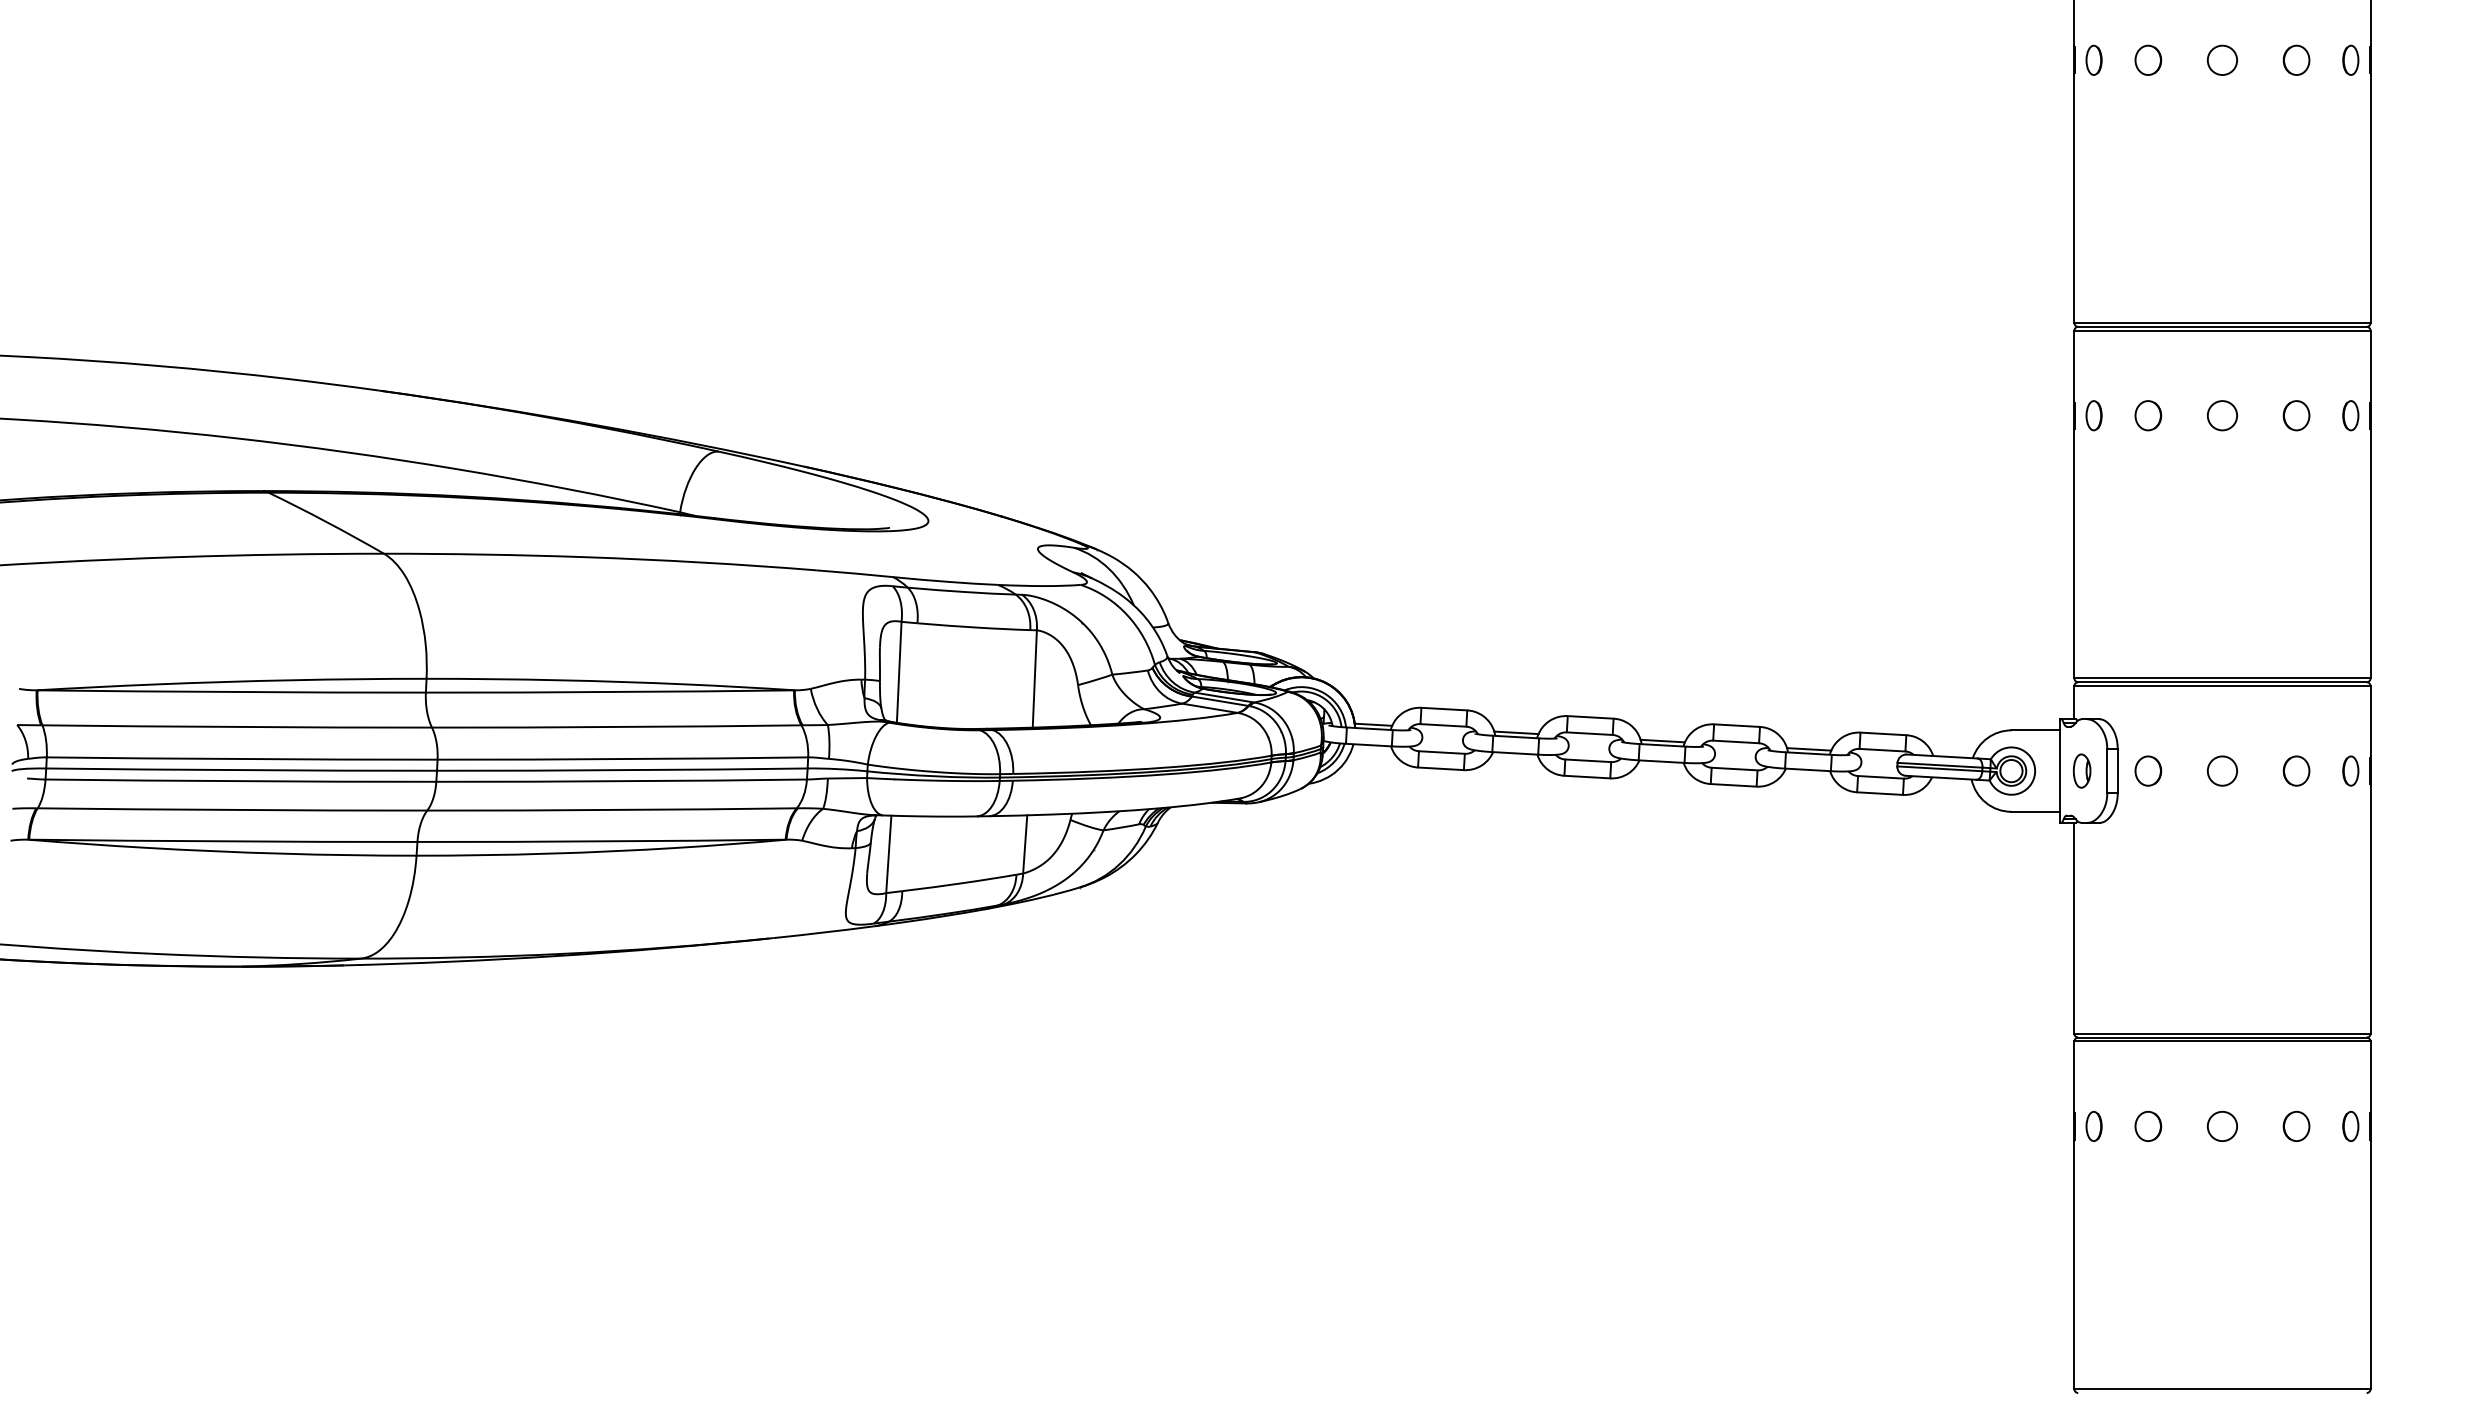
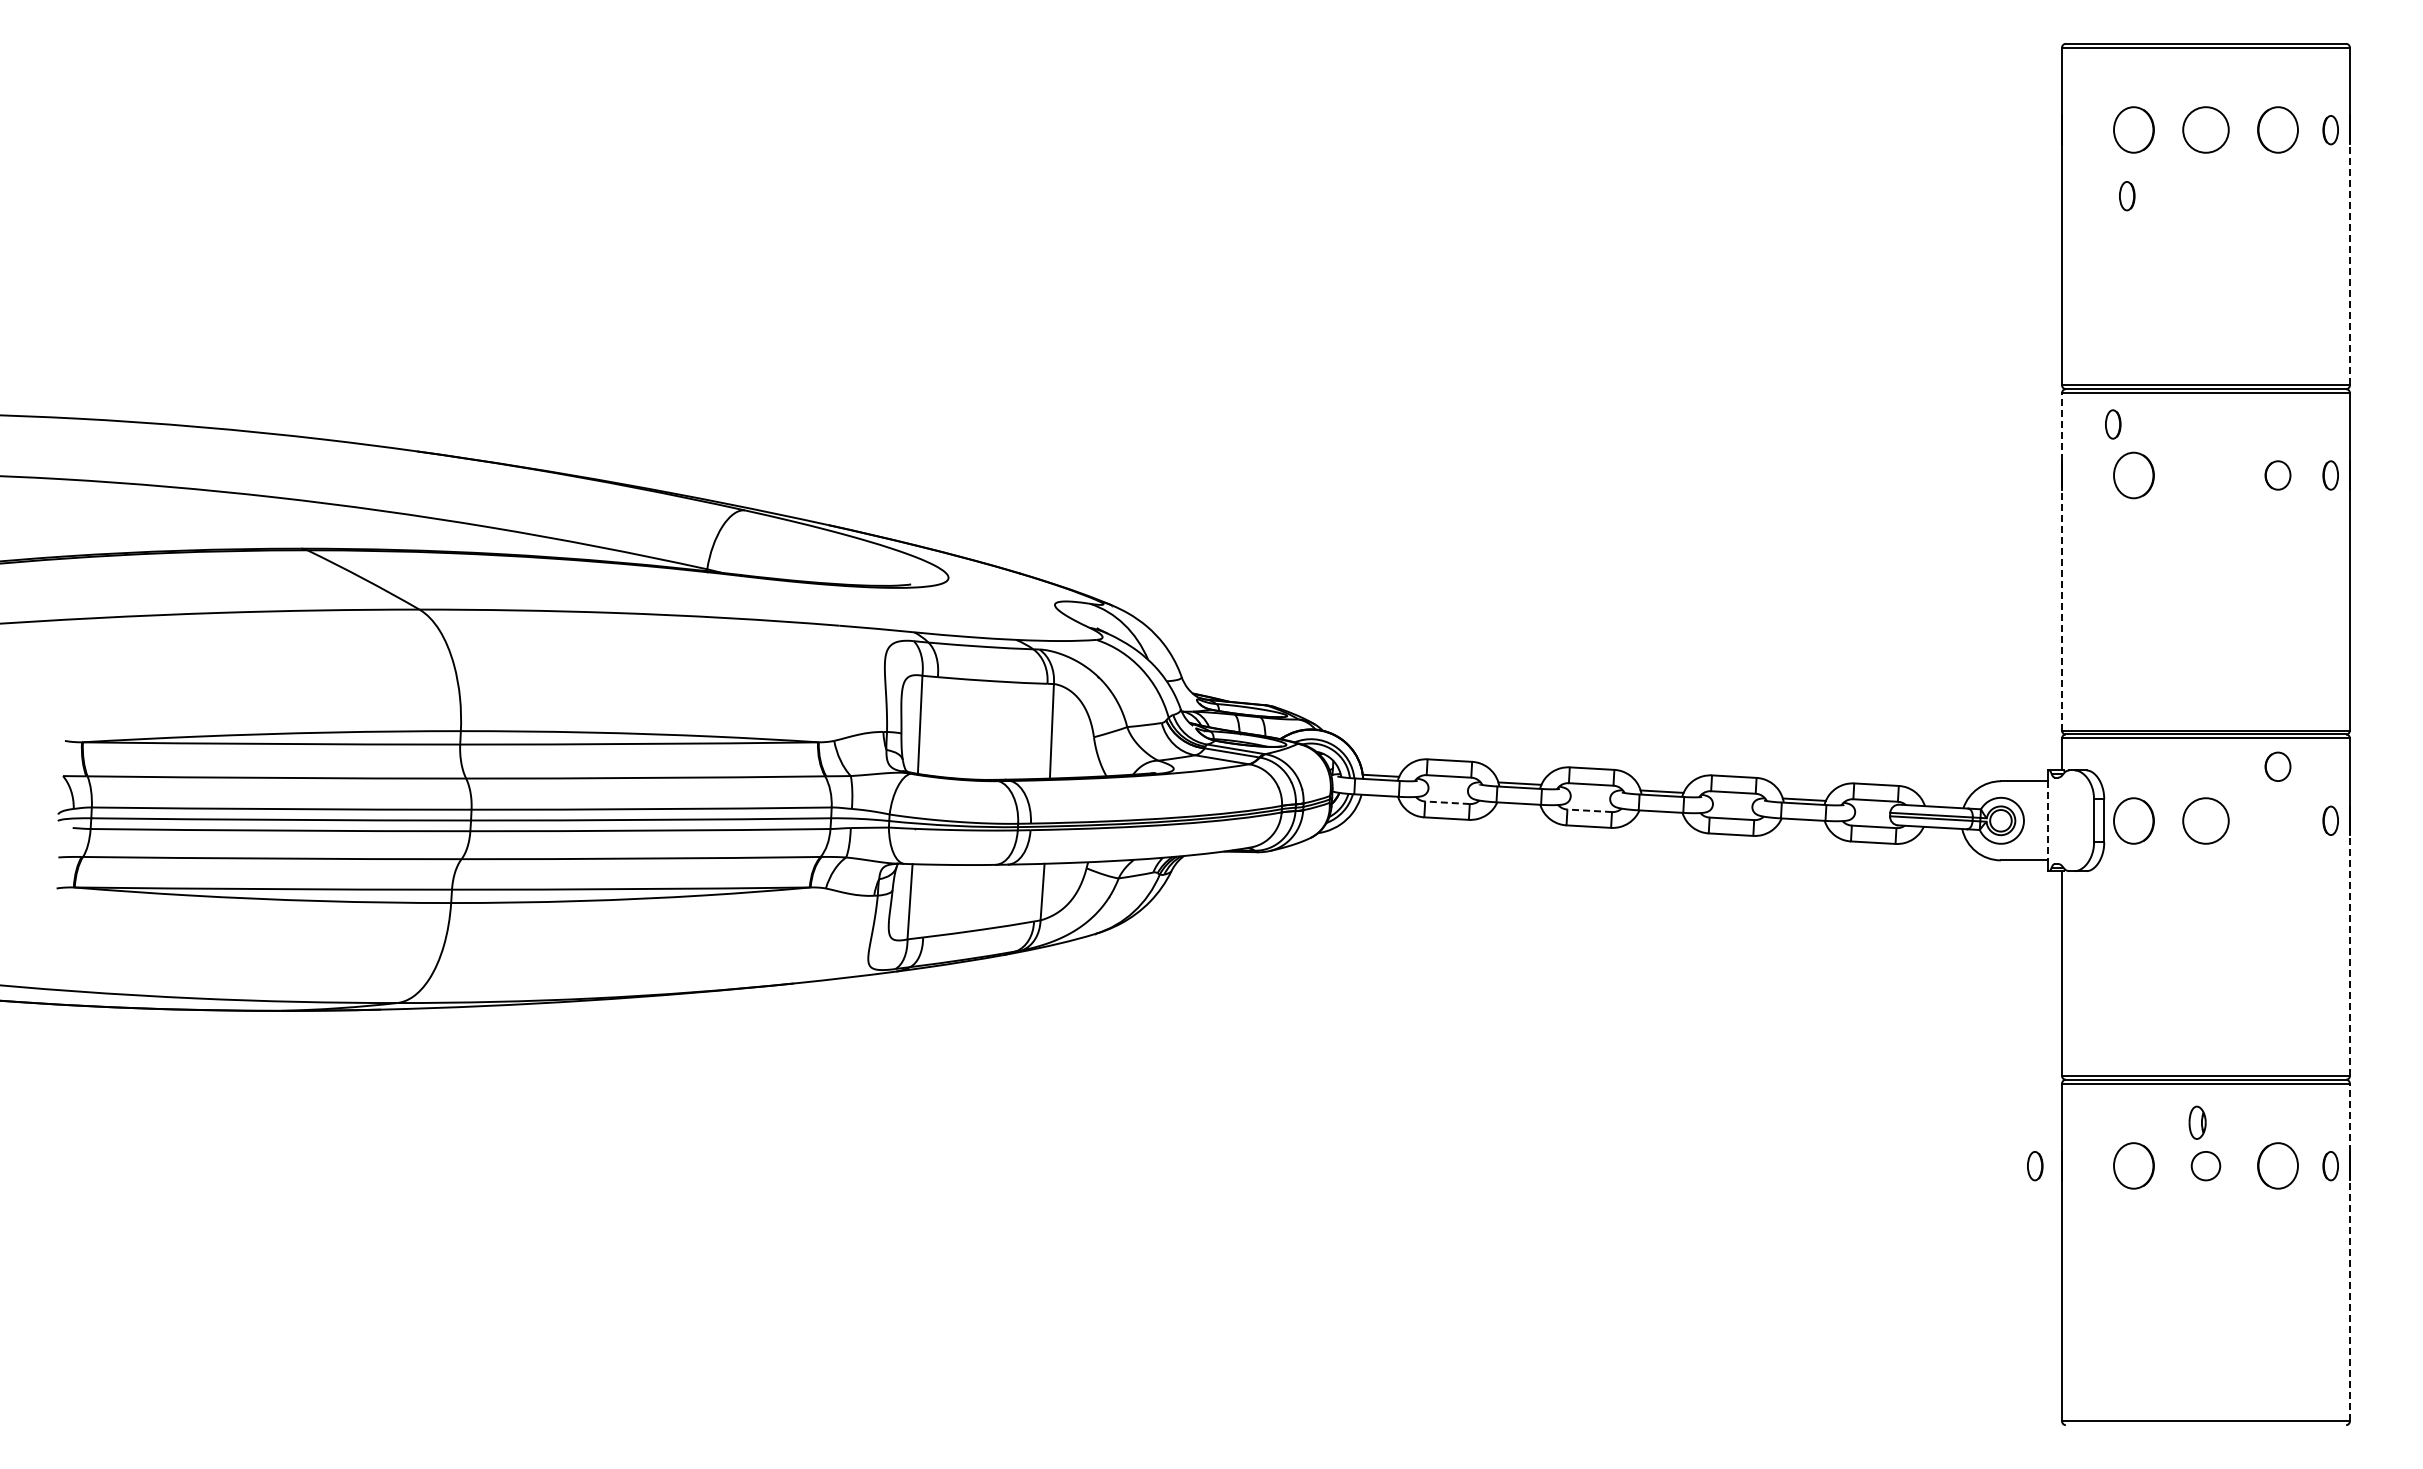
part: (2094, 60) -> (2127, 196), moved
part: (2147, 60) -> (2133, 130), size x1.6
circle: (2221, 60) -> (2205, 130), size x1.6
part: (2296, 60) -> (2277, 130), size x1.6
line: (2370, 198) -> (2349, 264), solid -> dashed
line: (2074, 365) -> (2062, 426), solid -> dashed
part: (2094, 415) -> (2113, 424), moved
part: (2147, 415) -> (2133, 475), size x1.6
circle: (2221, 415) -> (2205, 475), removed
line: (2074, 554) -> (2062, 610), solid -> dashed
line: (1441, 752) -> (1447, 802), solid -> dashed
line: (1588, 760) -> (1589, 810), solid -> dashed
line: (2059, 770) -> (2047, 820), solid -> dashed
part: (2082, 770) -> (2197, 1122), moved
part: (2147, 770) -> (2133, 820), size x1.6
circle: (2221, 770) -> (2205, 820), size x1.6
part: (2296, 770) -> (2277, 766), moved
line: (2370, 909) -> (2349, 955), solid -> dashed
line: (2370, 1076) -> (2349, 1117), solid -> dashed
part: (2094, 1126) -> (2035, 1166), moved
part: (2147, 1126) -> (2133, 1166), size x1.6
part: (2296, 1126) -> (2277, 1166), size x1.6
line: (2370, 1264) -> (2349, 1300), solid -> dashed

